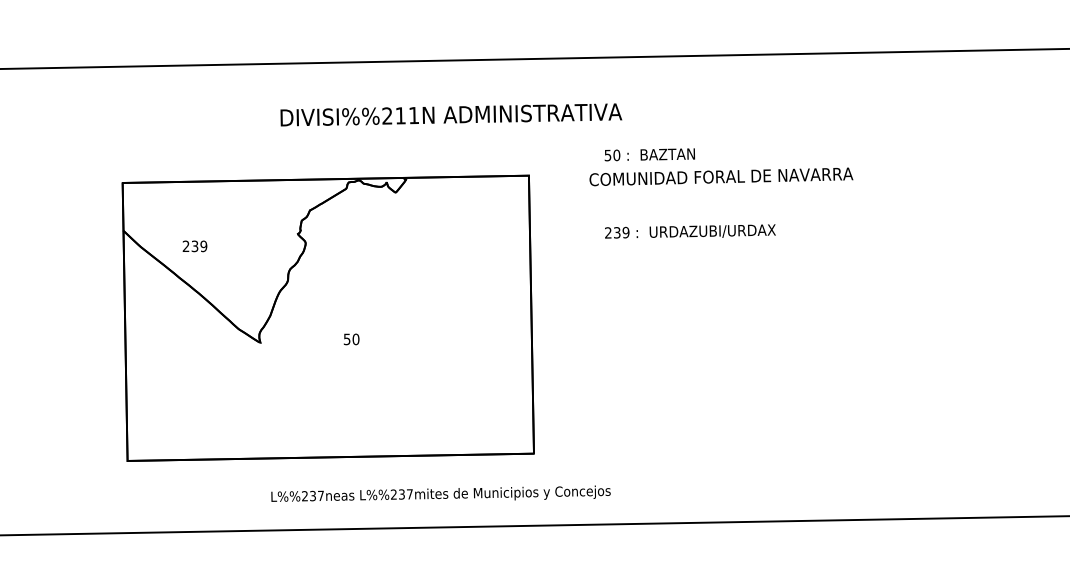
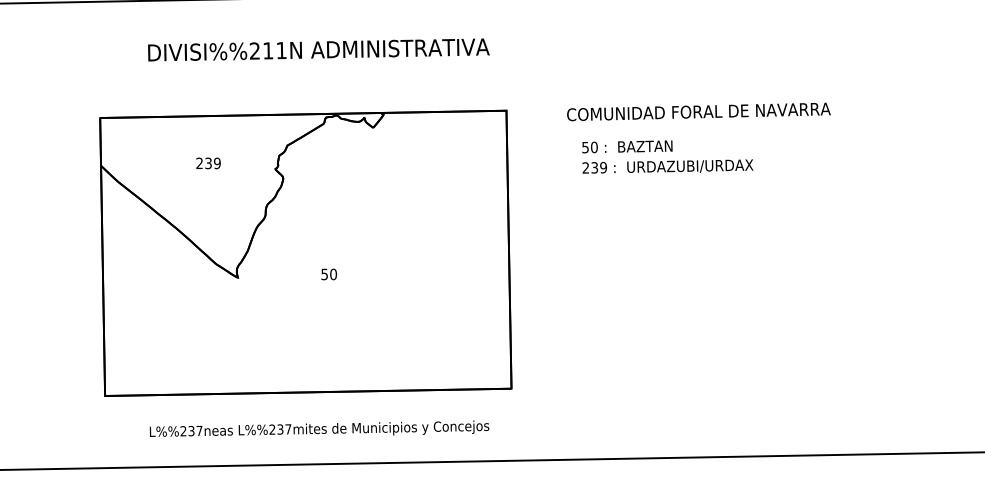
text: (451, 114) -> (319, 49), moved
text: (649, 154) -> (627, 146), moved
text: (194, 246) -> (208, 163), moved
text: (440, 493) -> (319, 428), moved

